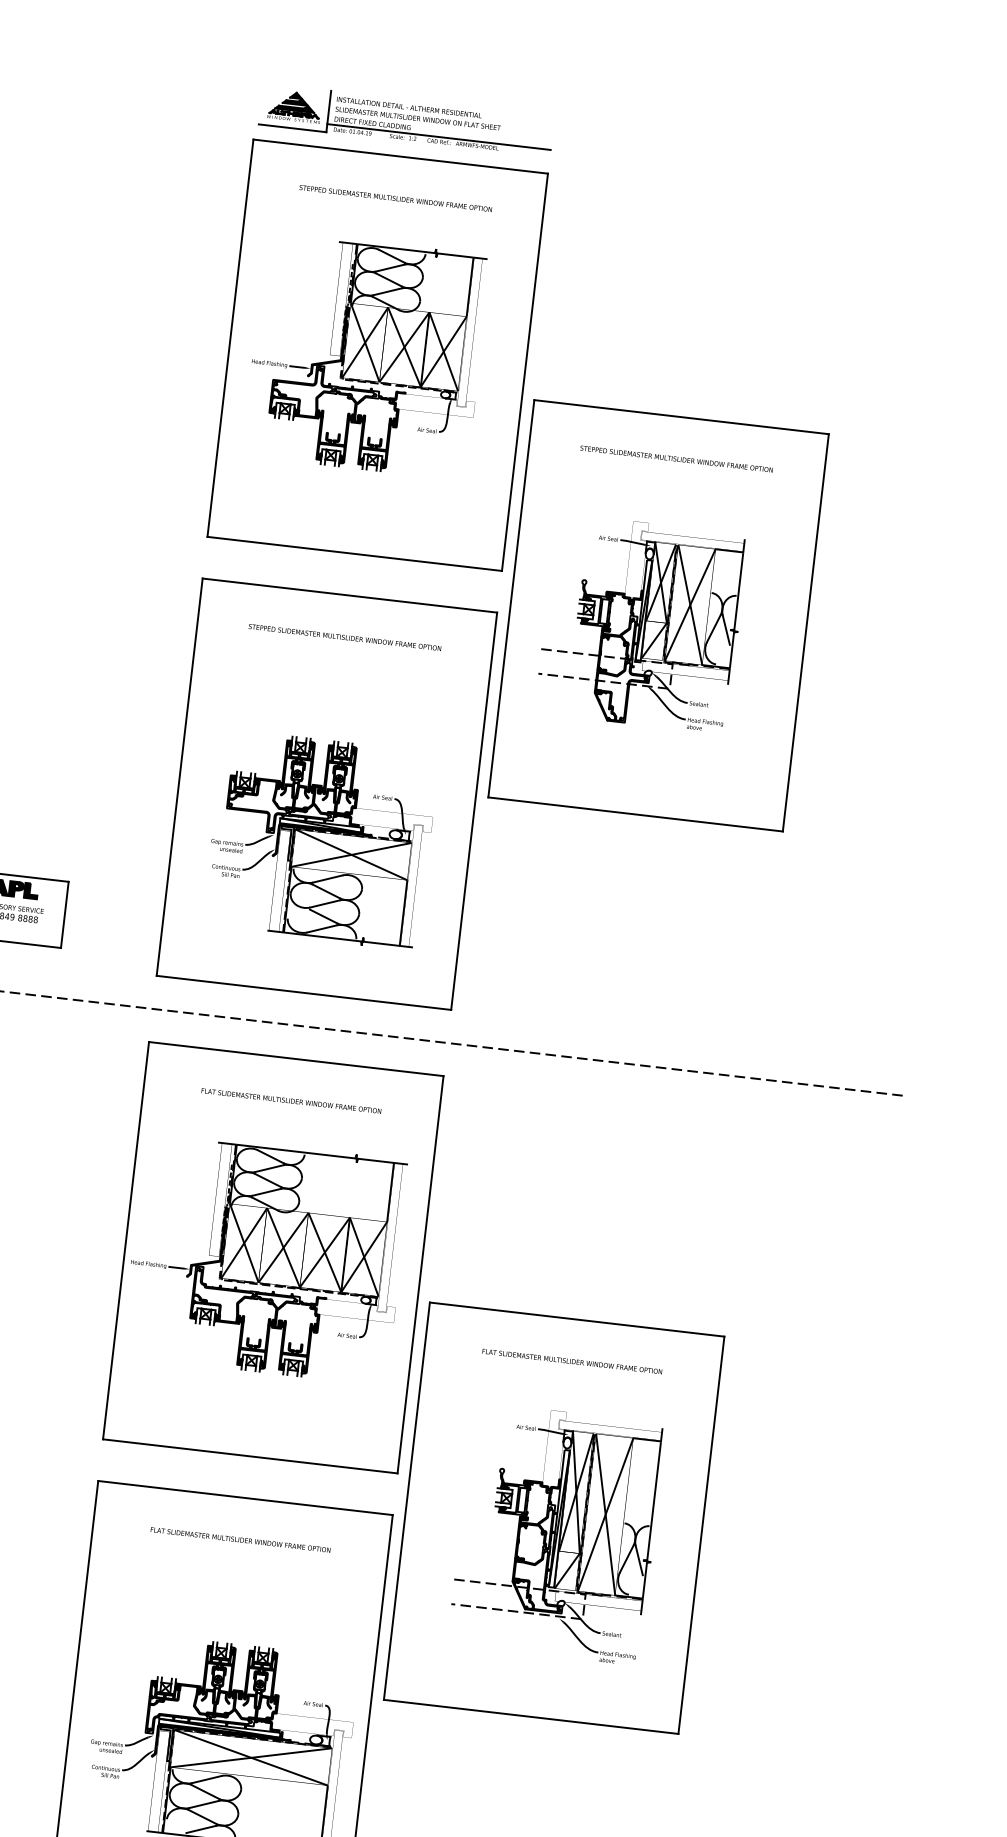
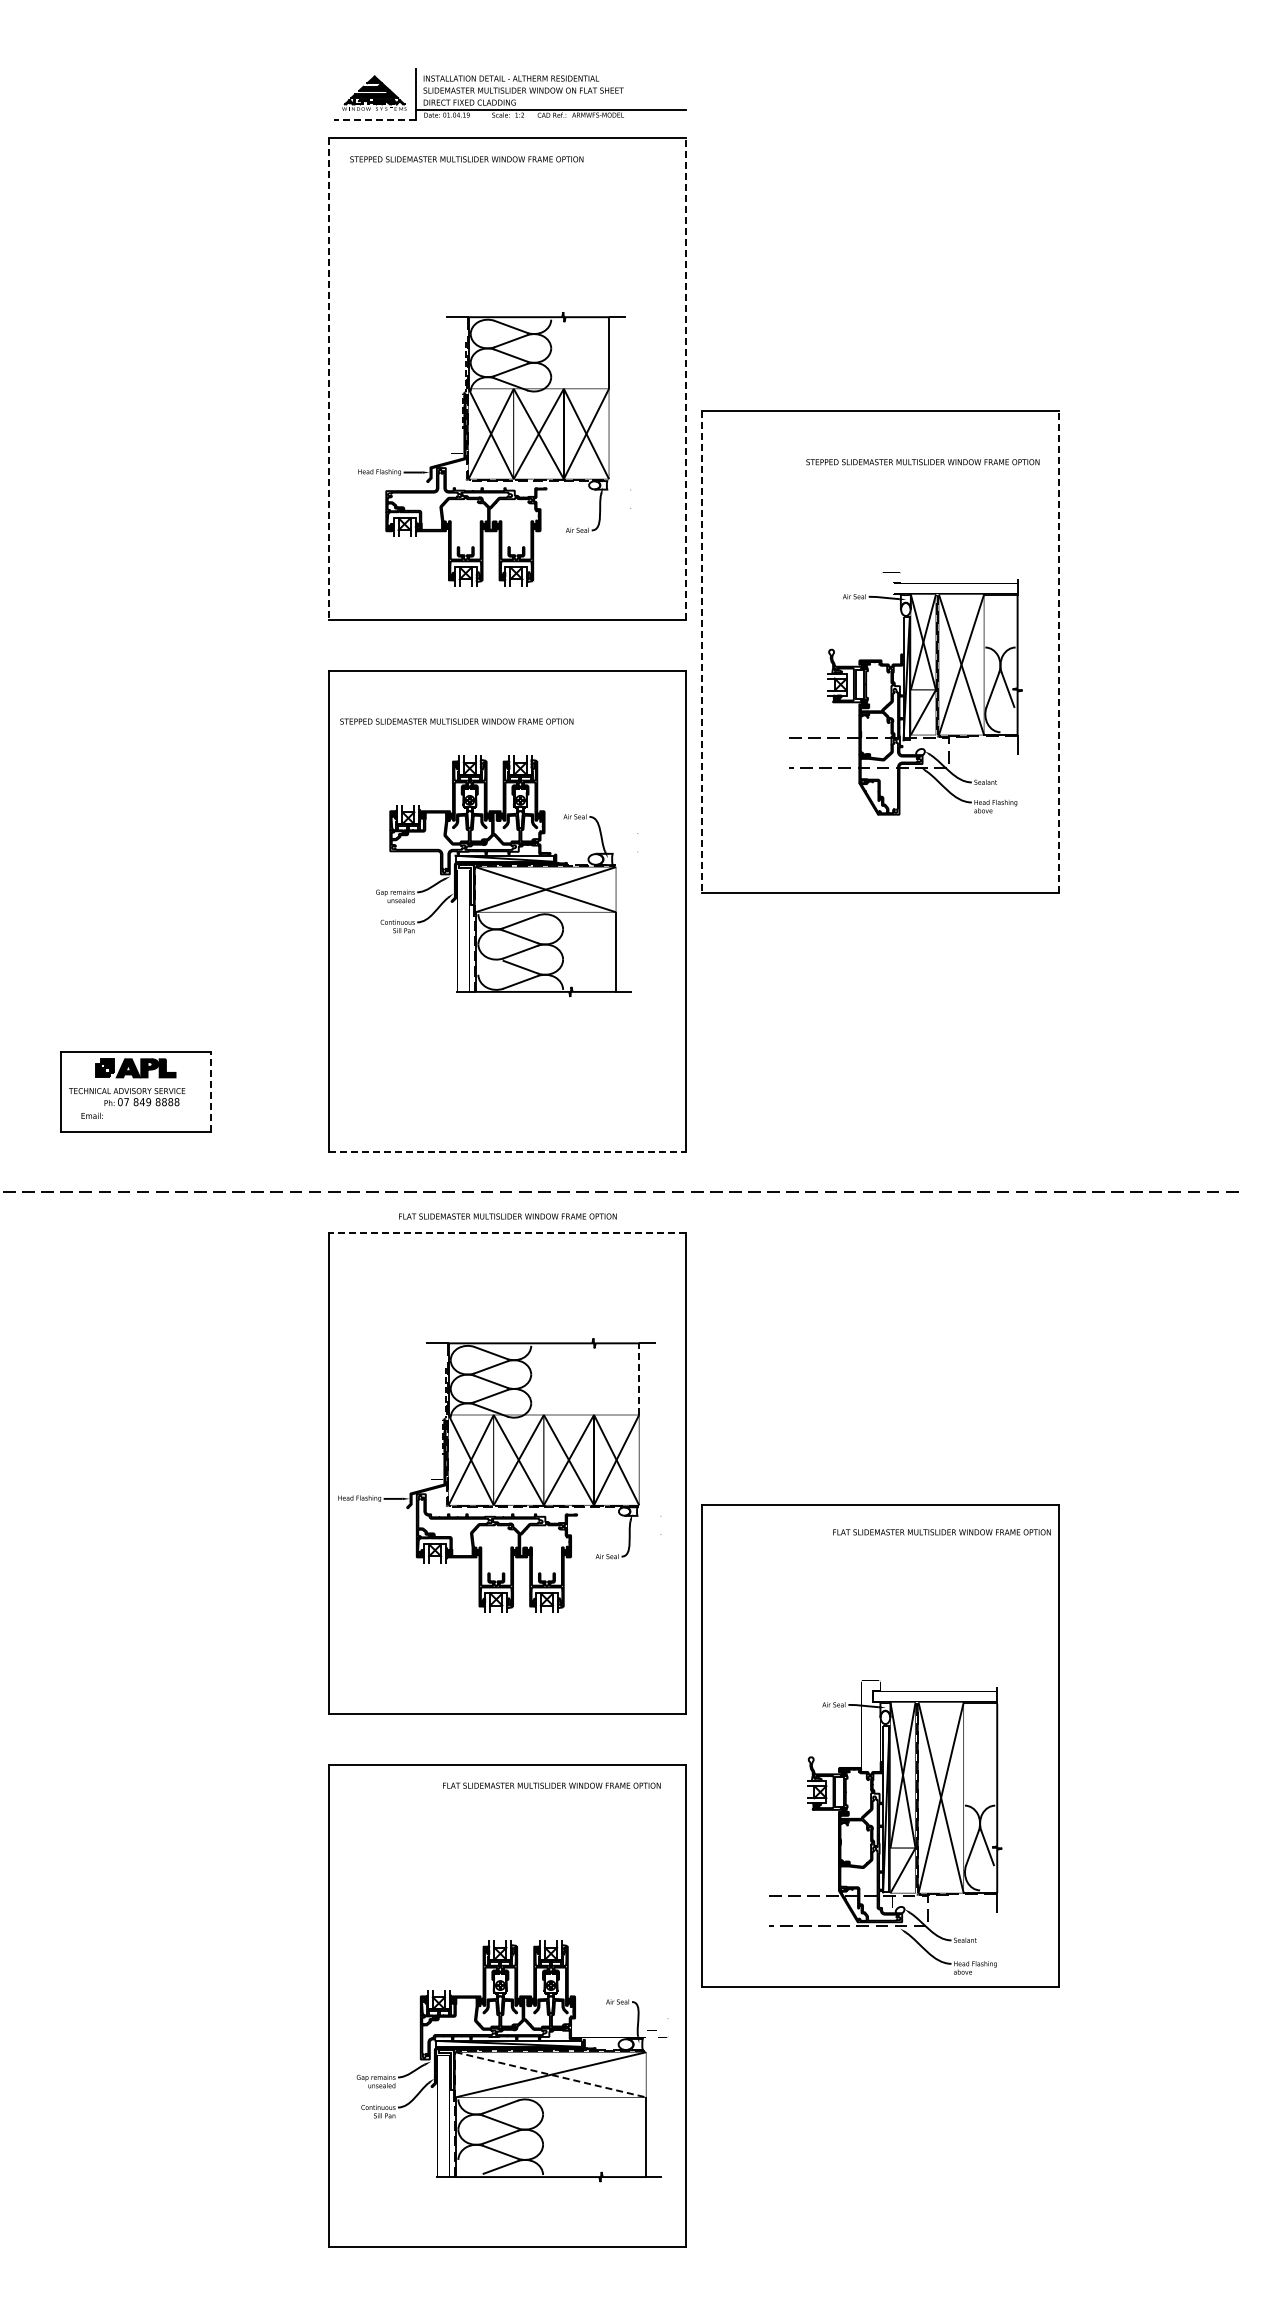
line: (292, 128) -> (374, 119), solid -> dashed
text: (395, 198) -> (466, 159), moved
line: (230, 338) -> (329, 379), solid -> dashed
part: (366, 355) -> (494, 449), moved
line: (524, 372) -> (686, 379), solid -> dashed
text: (676, 459) -> (922, 462), moved
line: (511, 599) -> (701, 652), solid -> dashed
part: (641, 623) -> (905, 693), moved
line: (805, 633) -> (1058, 652), solid -> dashed
text: (344, 637) -> (456, 721), moved
part: (321, 839) -> (507, 875), moved
line: (65, 914) -> (211, 1091), solid -> dashed
line: (303, 992) -> (507, 1152), solid -> dashed
line: (295, 1058) -> (507, 1232), solid -> dashed
text: (291, 1101) -> (507, 1216), moved
line: (390, 1192) -> (639, 1379), solid -> dashed
text: (571, 1361) -> (941, 1532), moved
part: (556, 1533) -> (885, 1827), moved
text: (240, 1539) -> (551, 1785), moved
line: (251, 1757) -> (550, 2074), solid -> dashed

